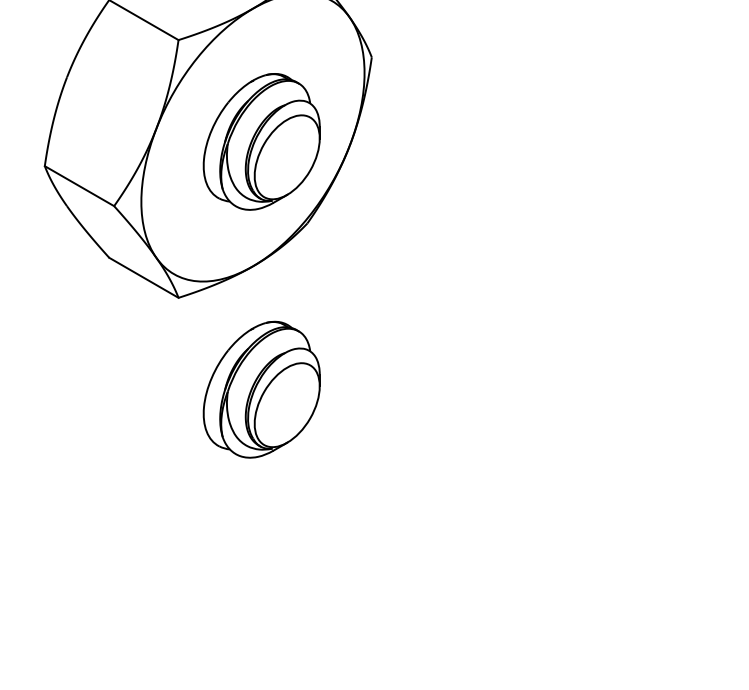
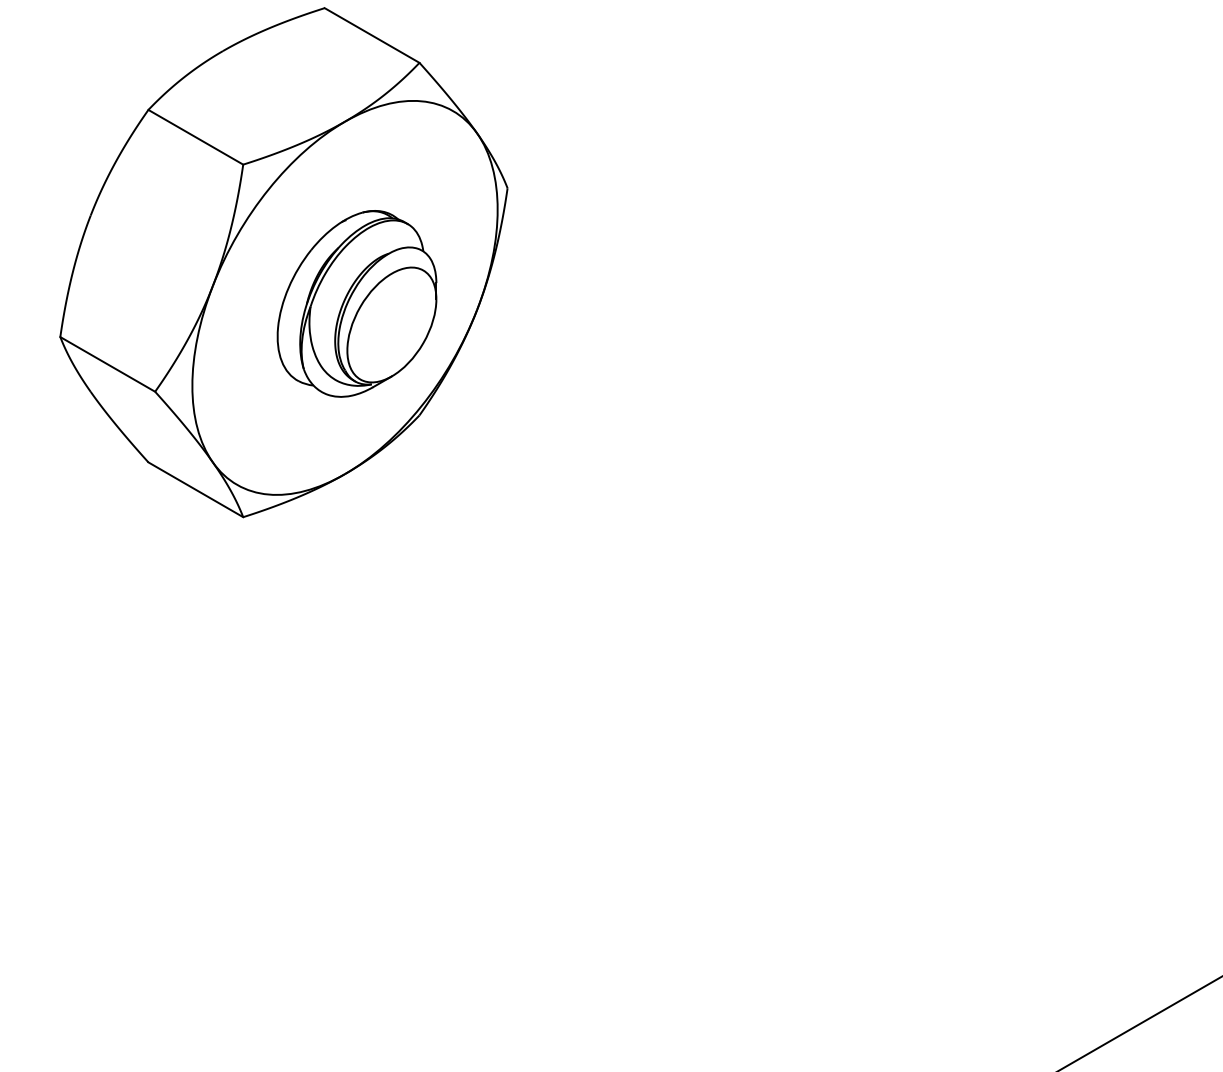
part: (261, 389) -> (356, 642), removed

